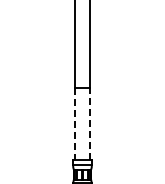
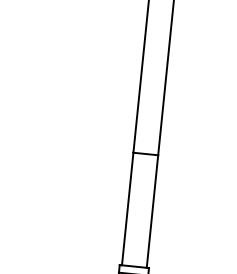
line: (74, 124) -> (127, 209), dashed -> solid
line: (90, 124) -> (152, 211), dashed -> solid

